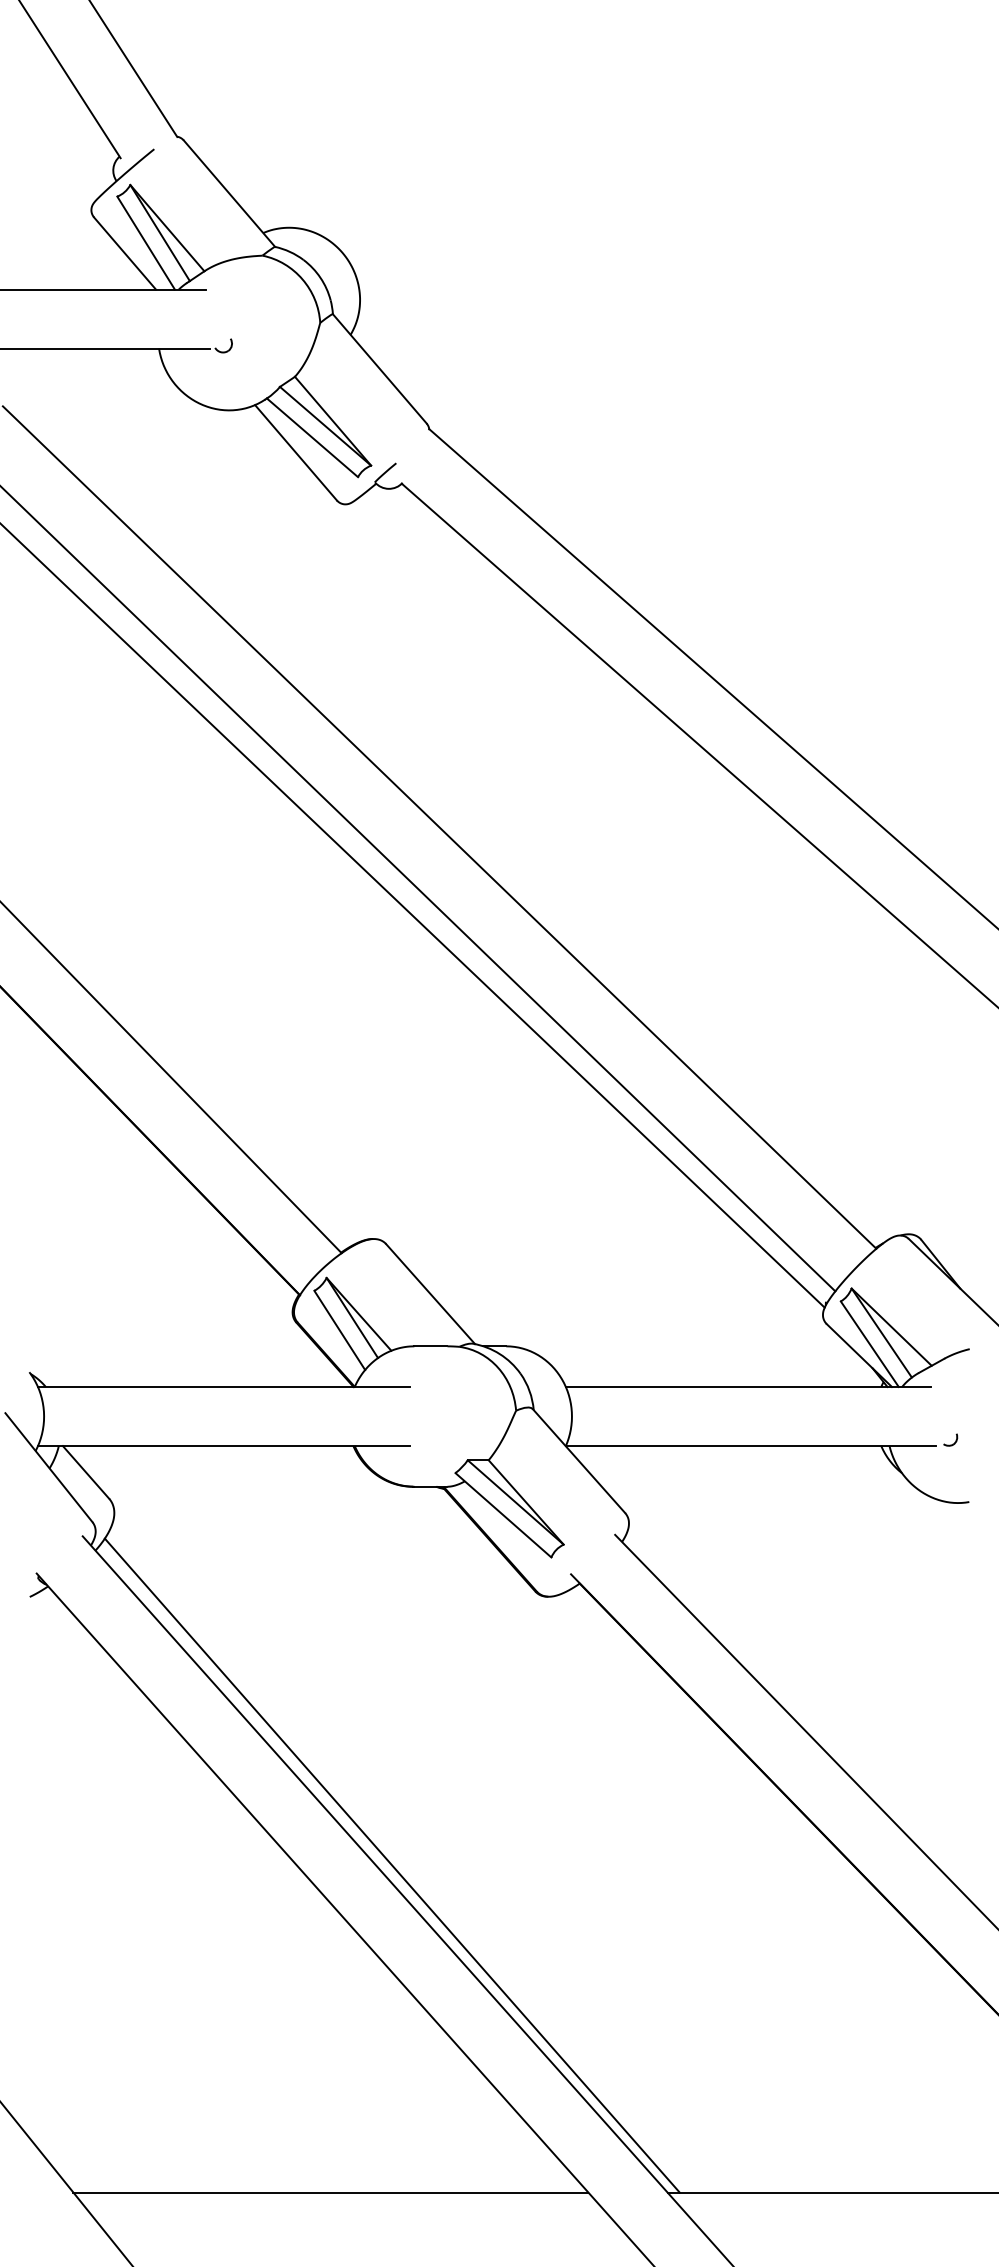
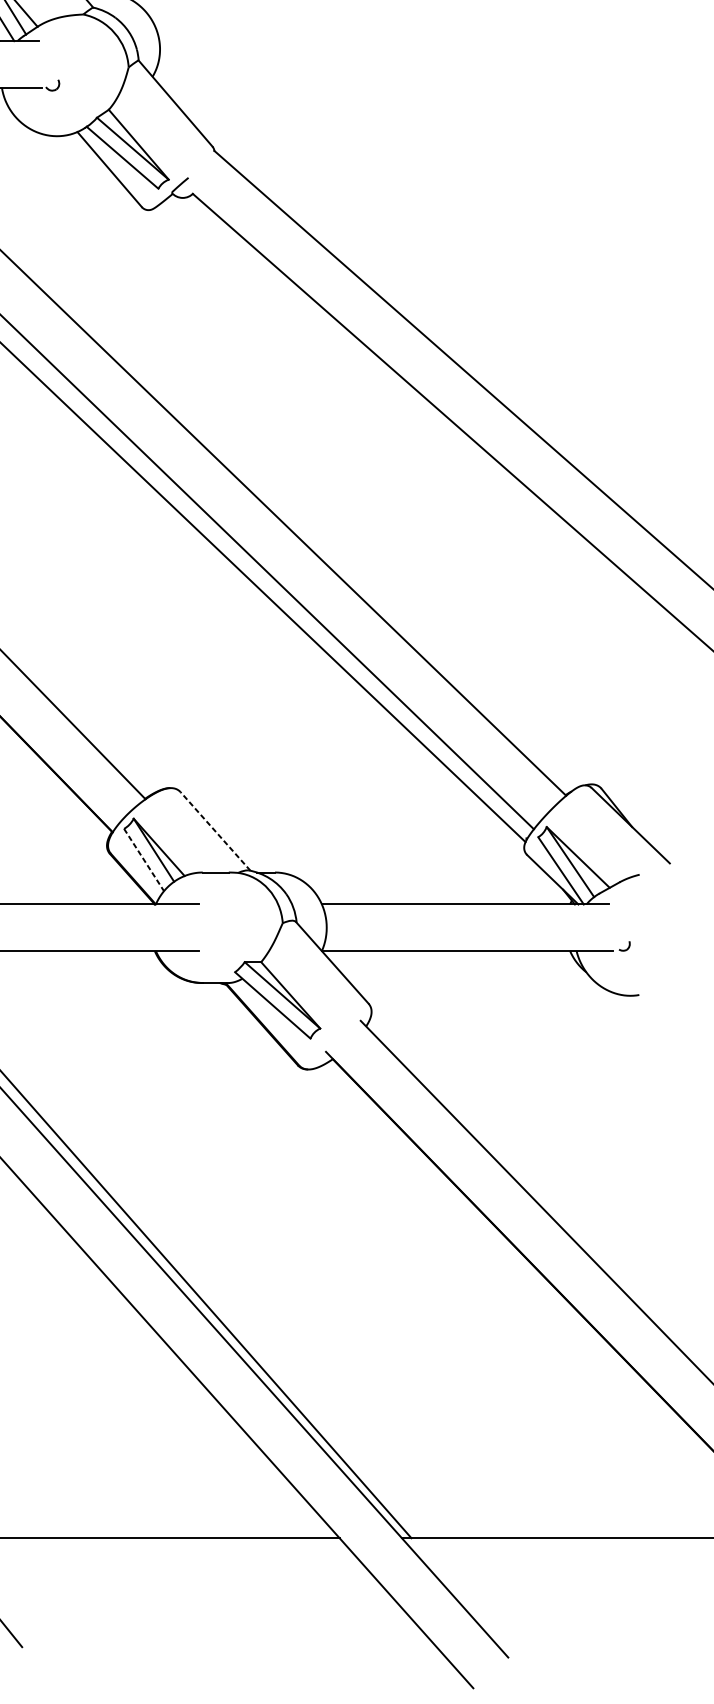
line: (430, 1294) -> (215, 831), solid -> dashed
line: (340, 1330) -> (144, 860), solid -> dashed

